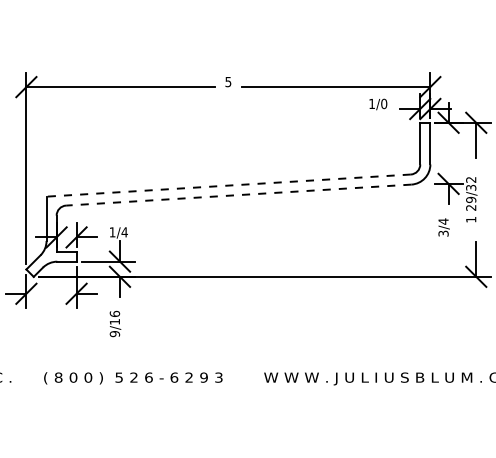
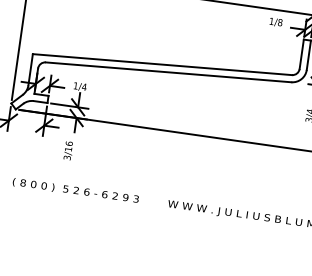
text: (384, 103) -> (280, 22), 1/0 -> 1/8
line: (228, 185) -> (162, 64), dashed -> solid
line: (238, 195) -> (168, 72), dashed -> solid
text: (114, 334) -> (66, 158), 9/16 -> 3/16

